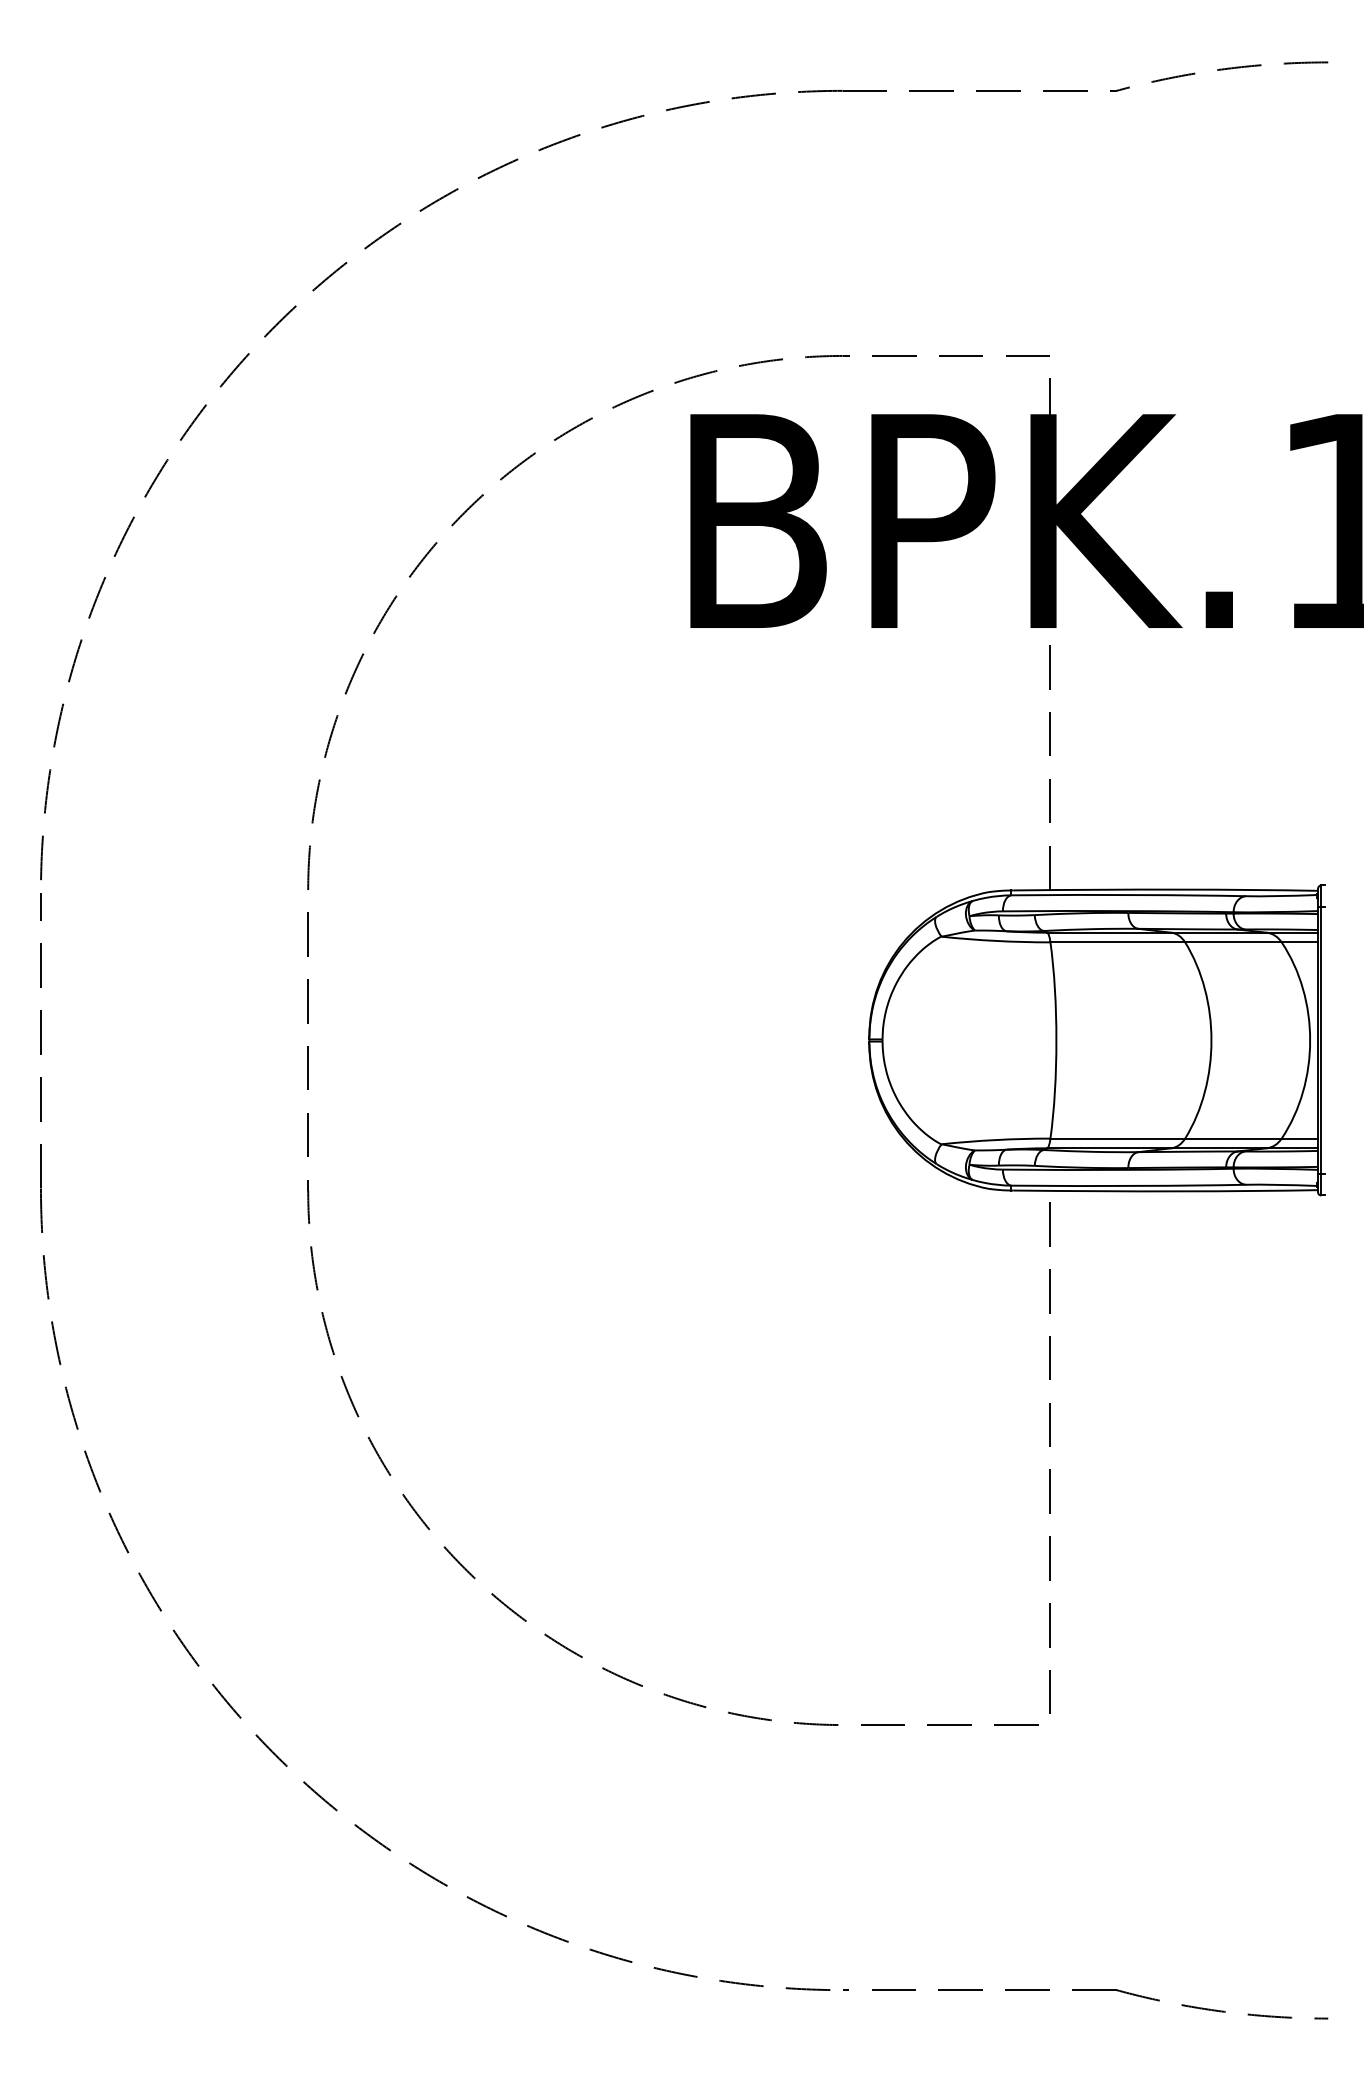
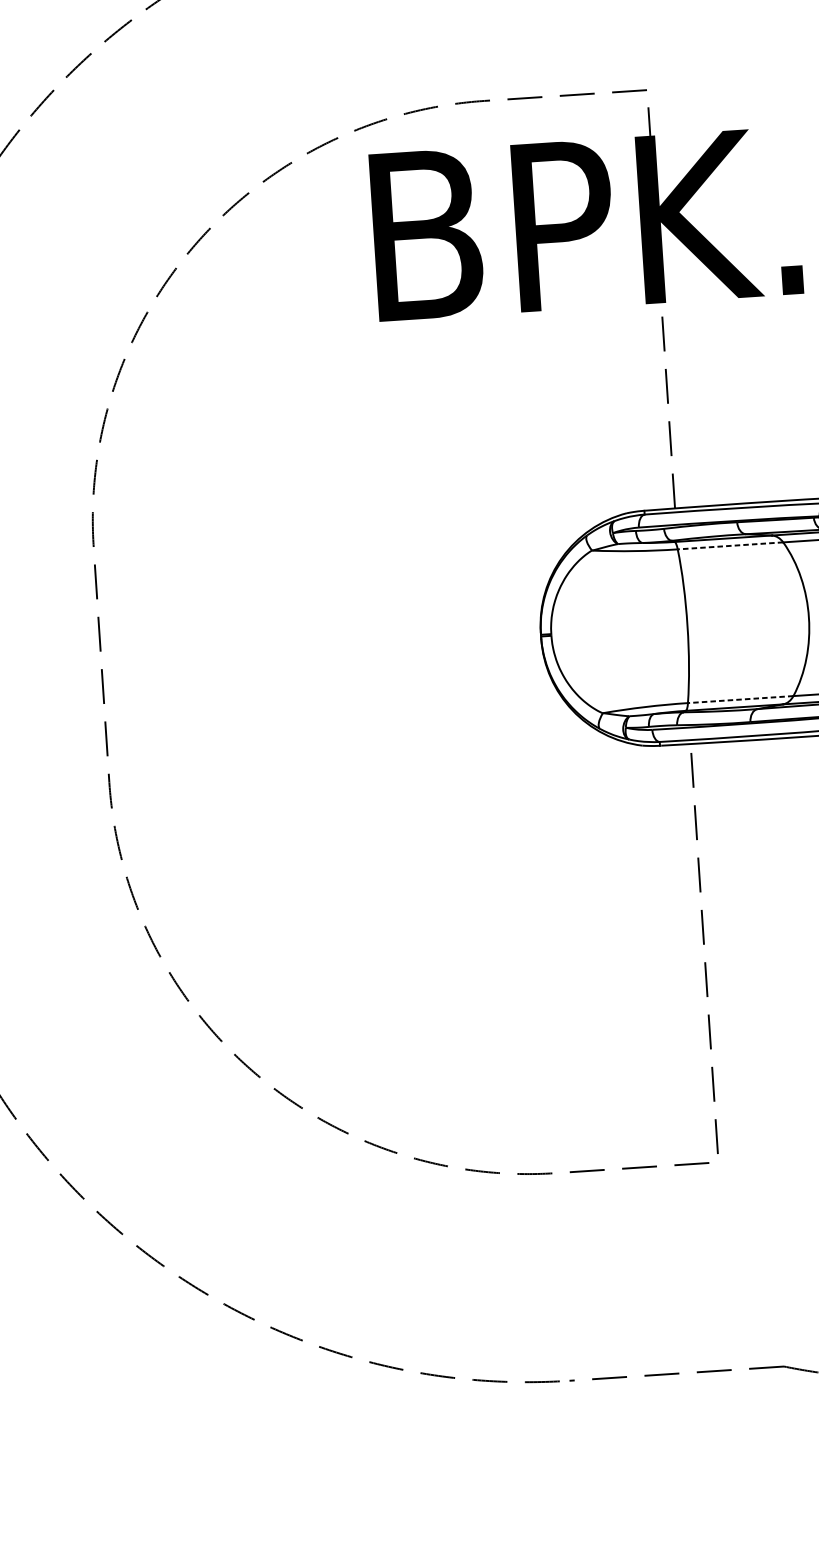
line: (1117, 942) -> (730, 546), solid -> dashed
line: (1117, 1138) -> (740, 699), solid -> dashed

